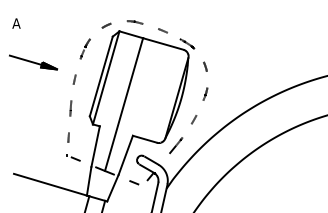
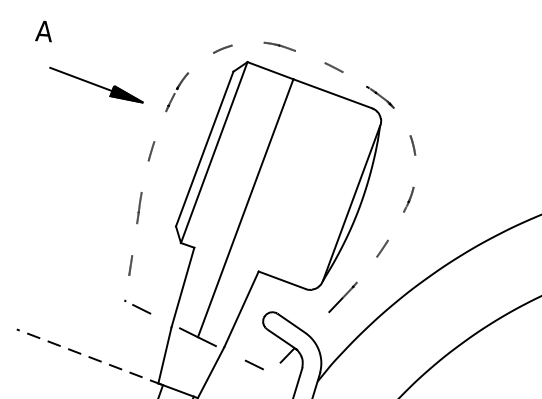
part: (33, 62) -> (96, 84), moved
line: (51, 184) -> (89, 356), solid -> dashed

